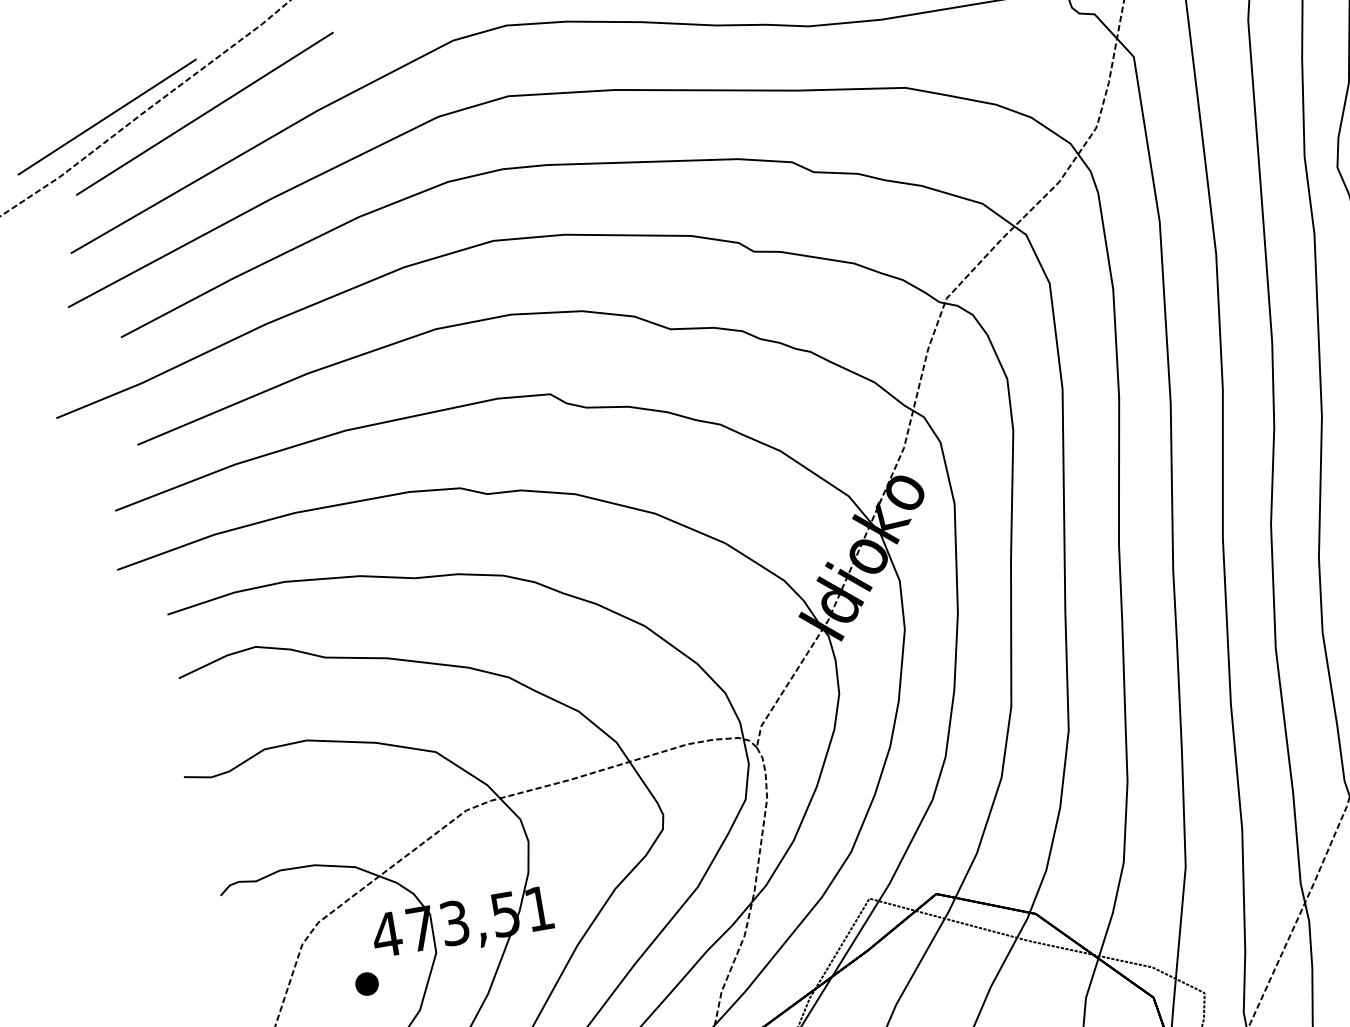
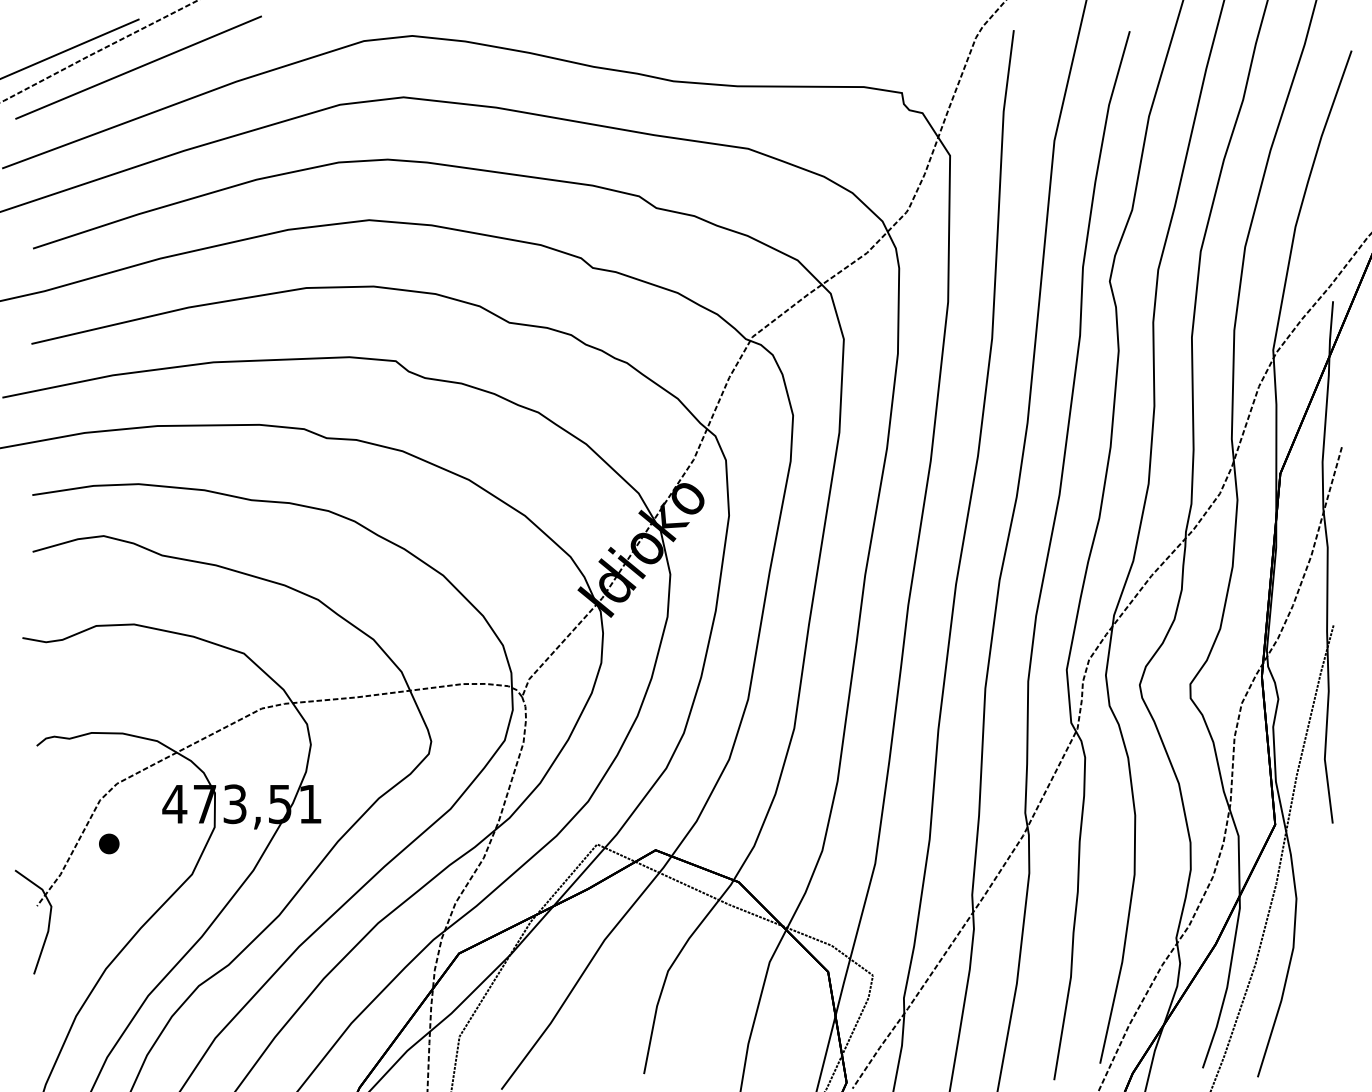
part: (367, 983) -> (109, 843), moved

